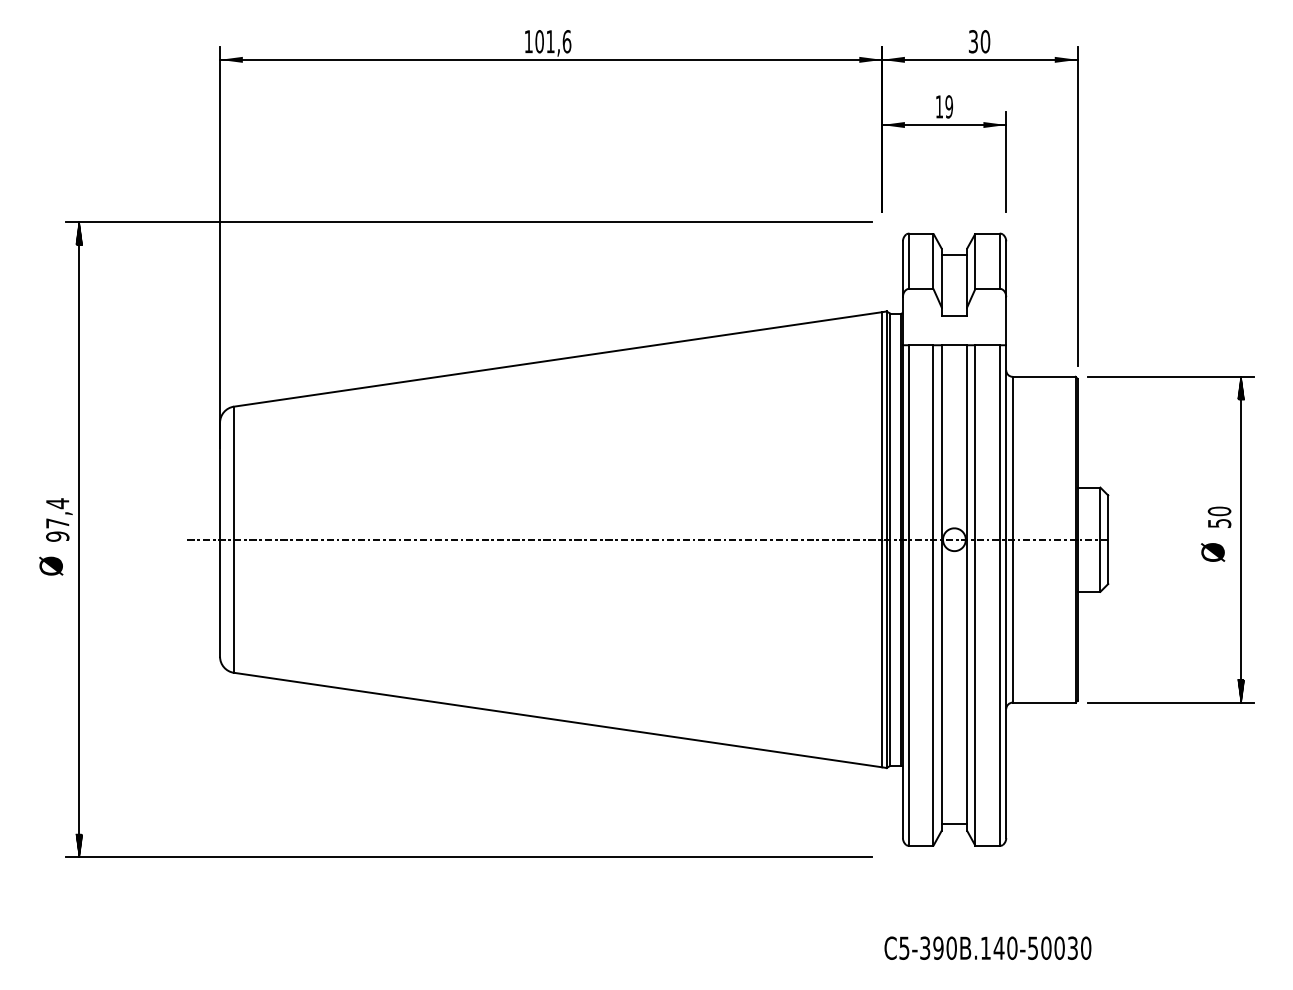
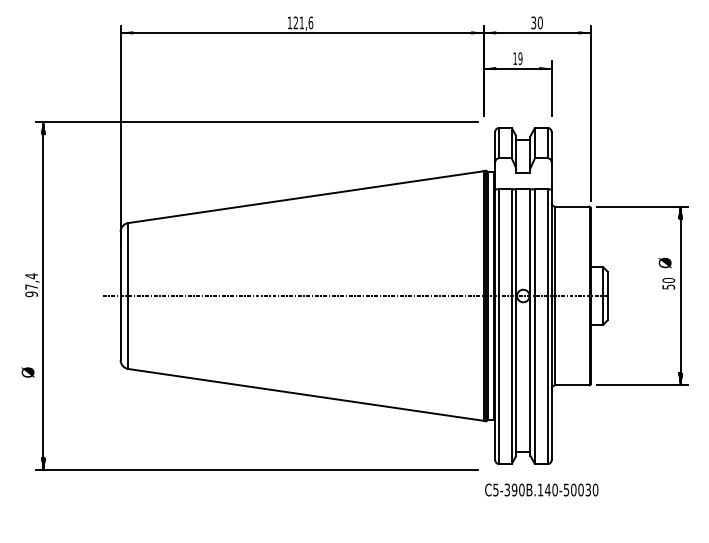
text: (538, 40) -> (295, 22), 101,6 -> 121,6
text: (1211, 551) -> (664, 262), moved
text: (50, 566) -> (27, 372), moved
text: (987, 947) -> (541, 489), moved

